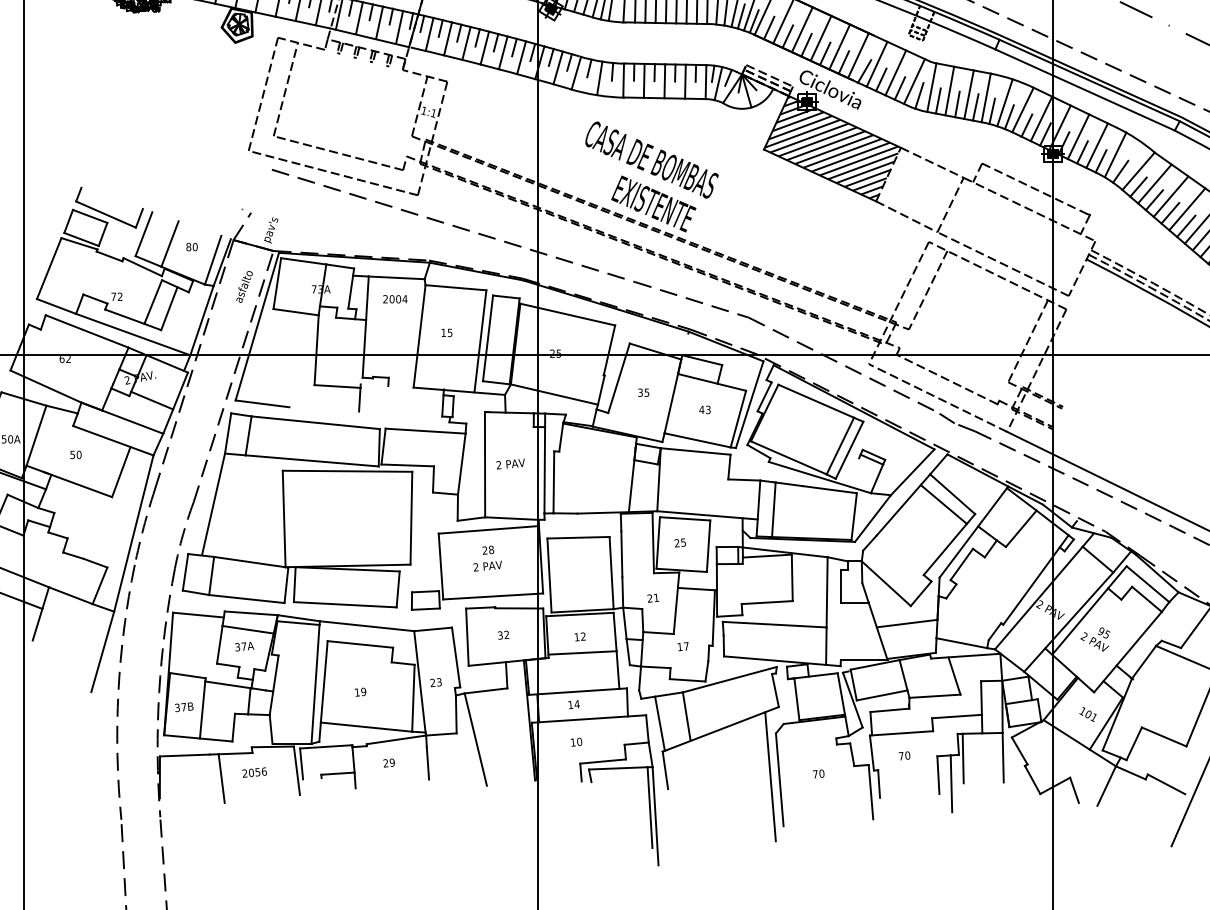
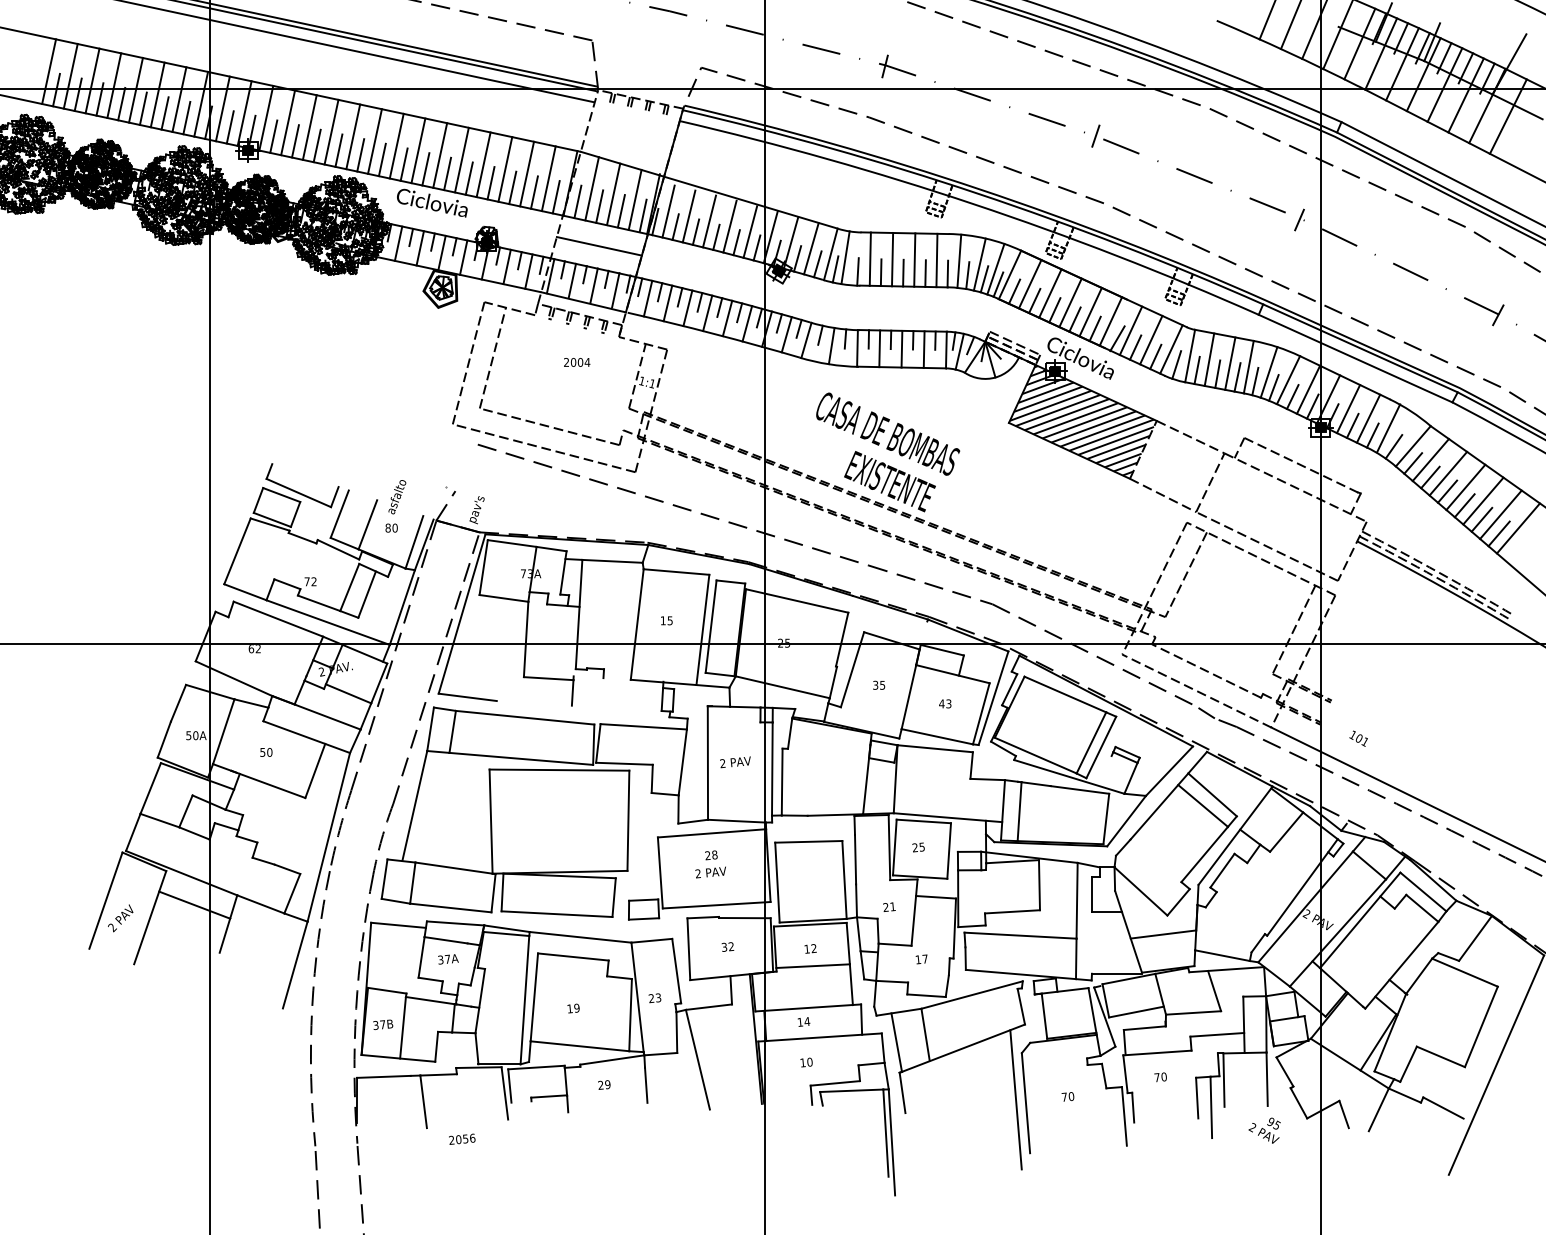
text: (244, 287) -> (397, 497), moved
text: (395, 299) -> (577, 362), moved
text: (1095, 639) -> (1264, 1130), moved
text: (1087, 714) -> (1358, 738), moved
text: (254, 771) -> (462, 1138), moved

